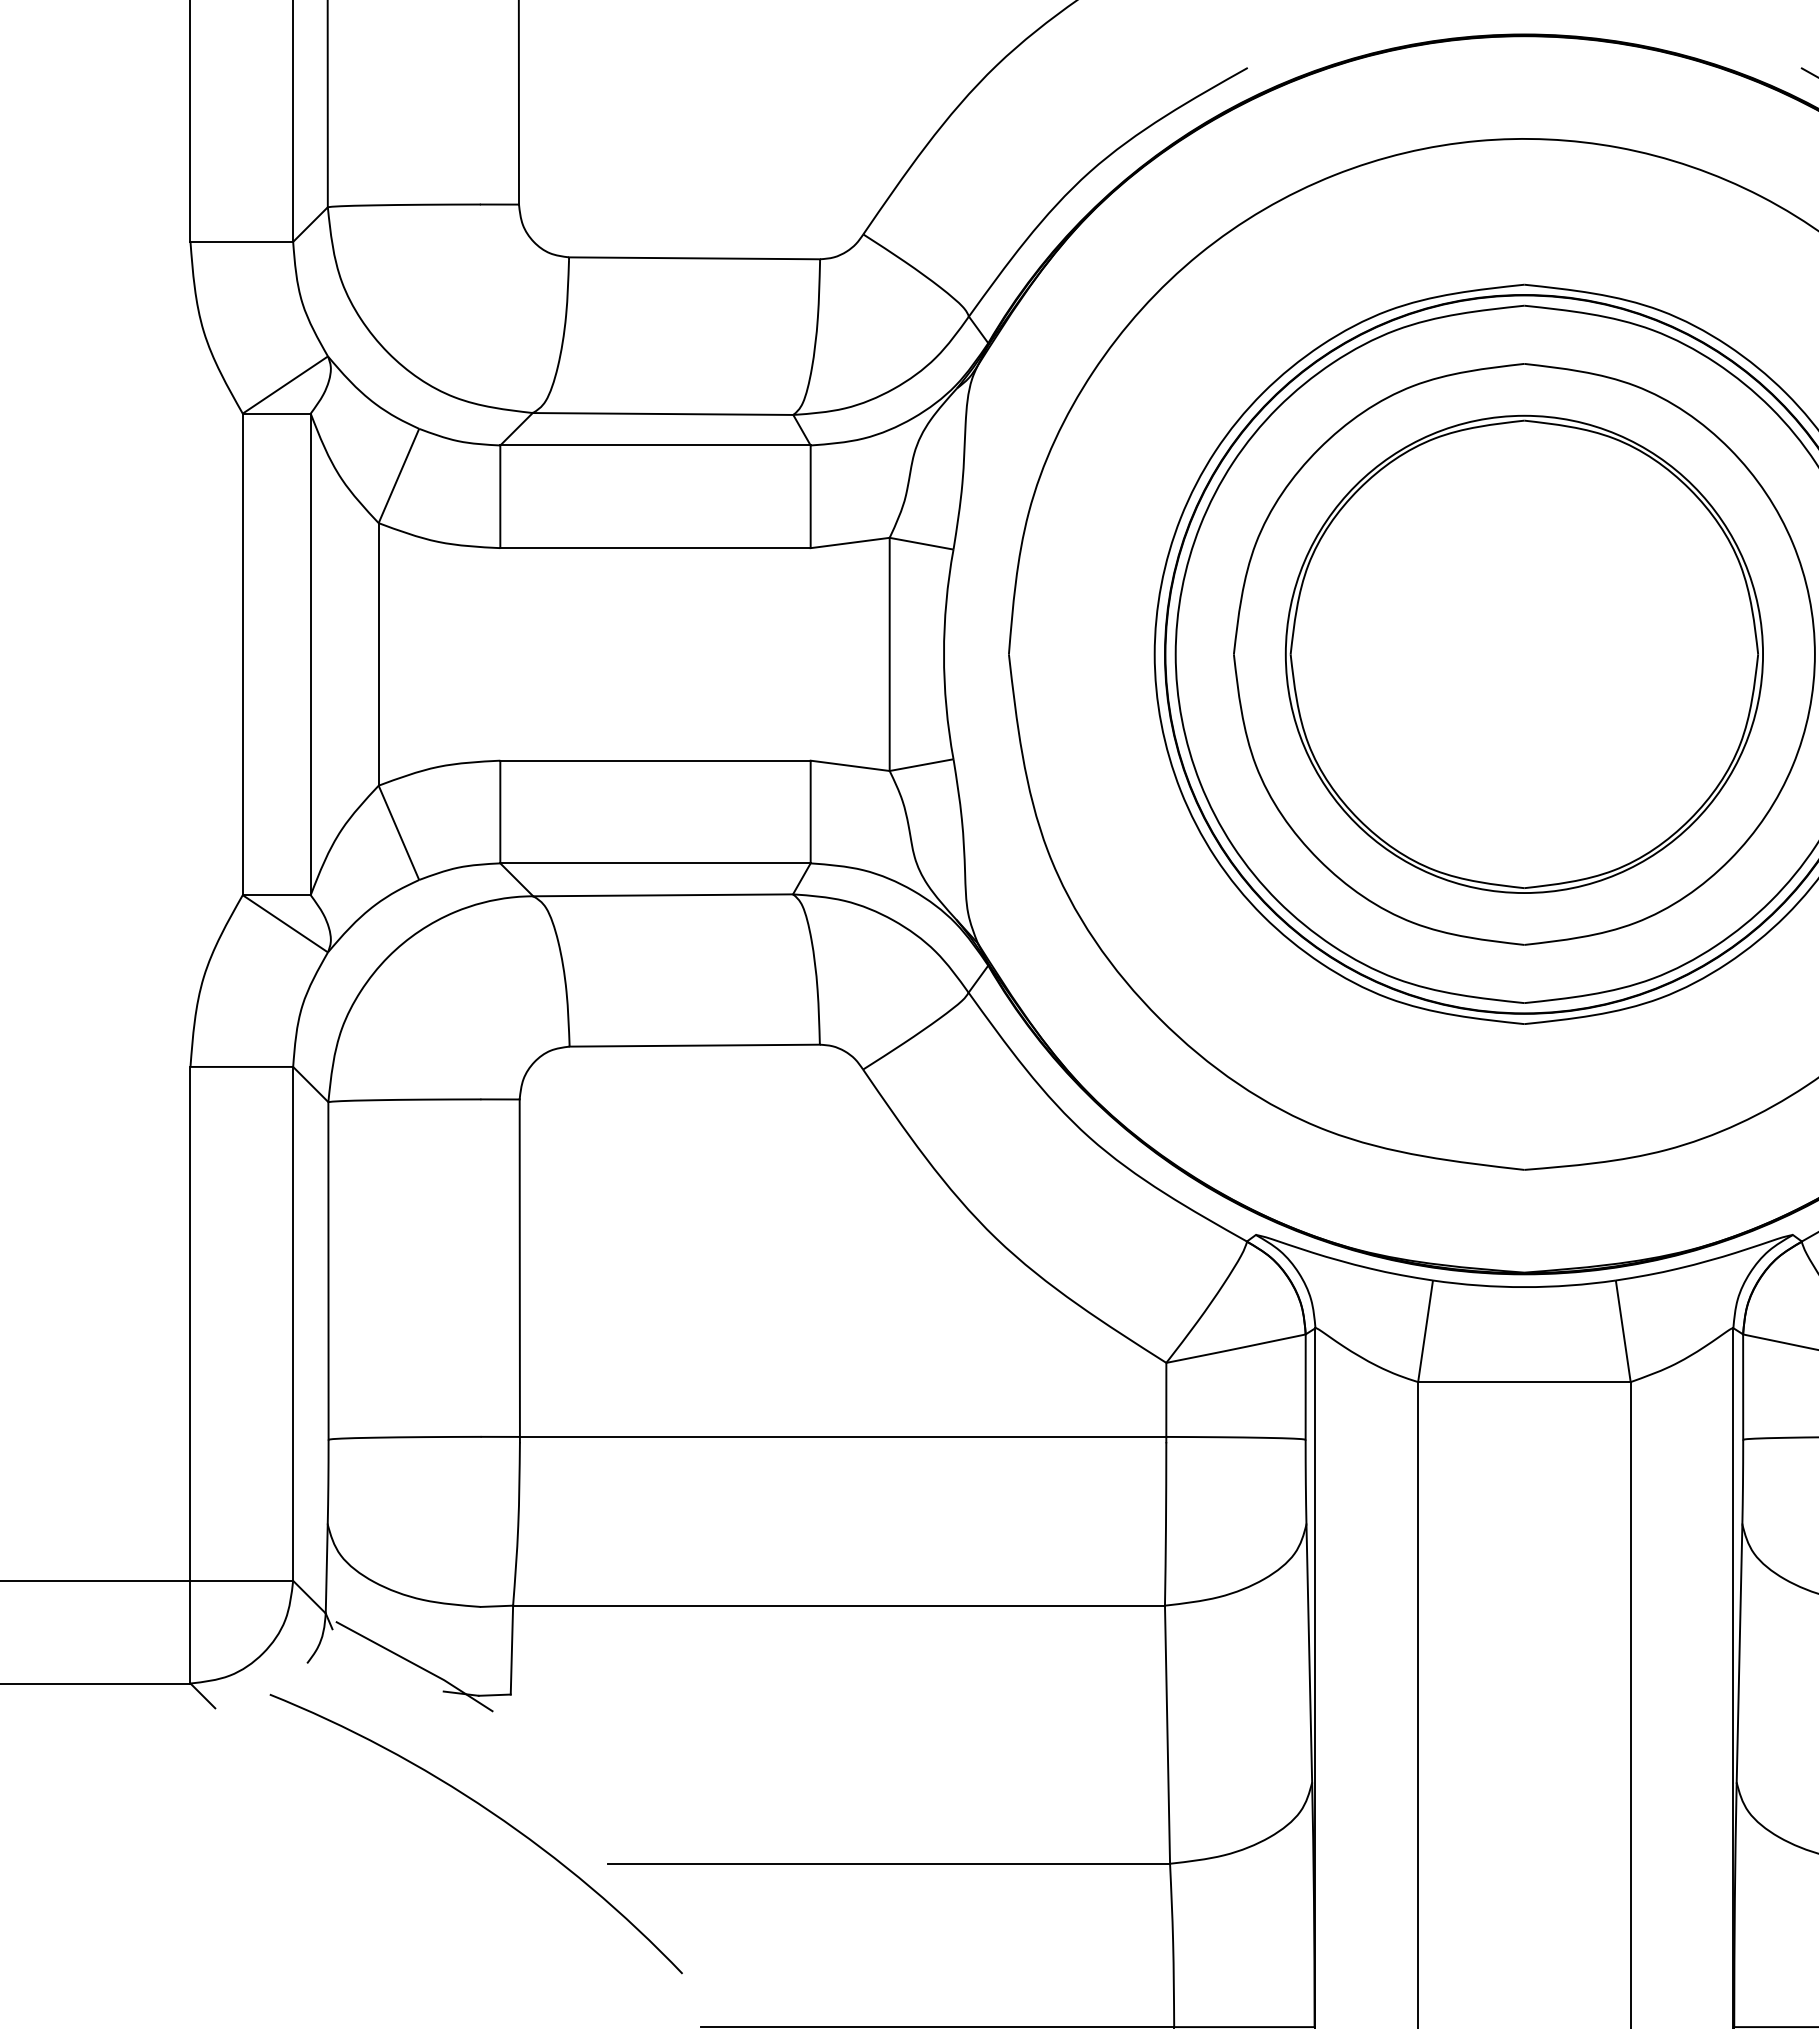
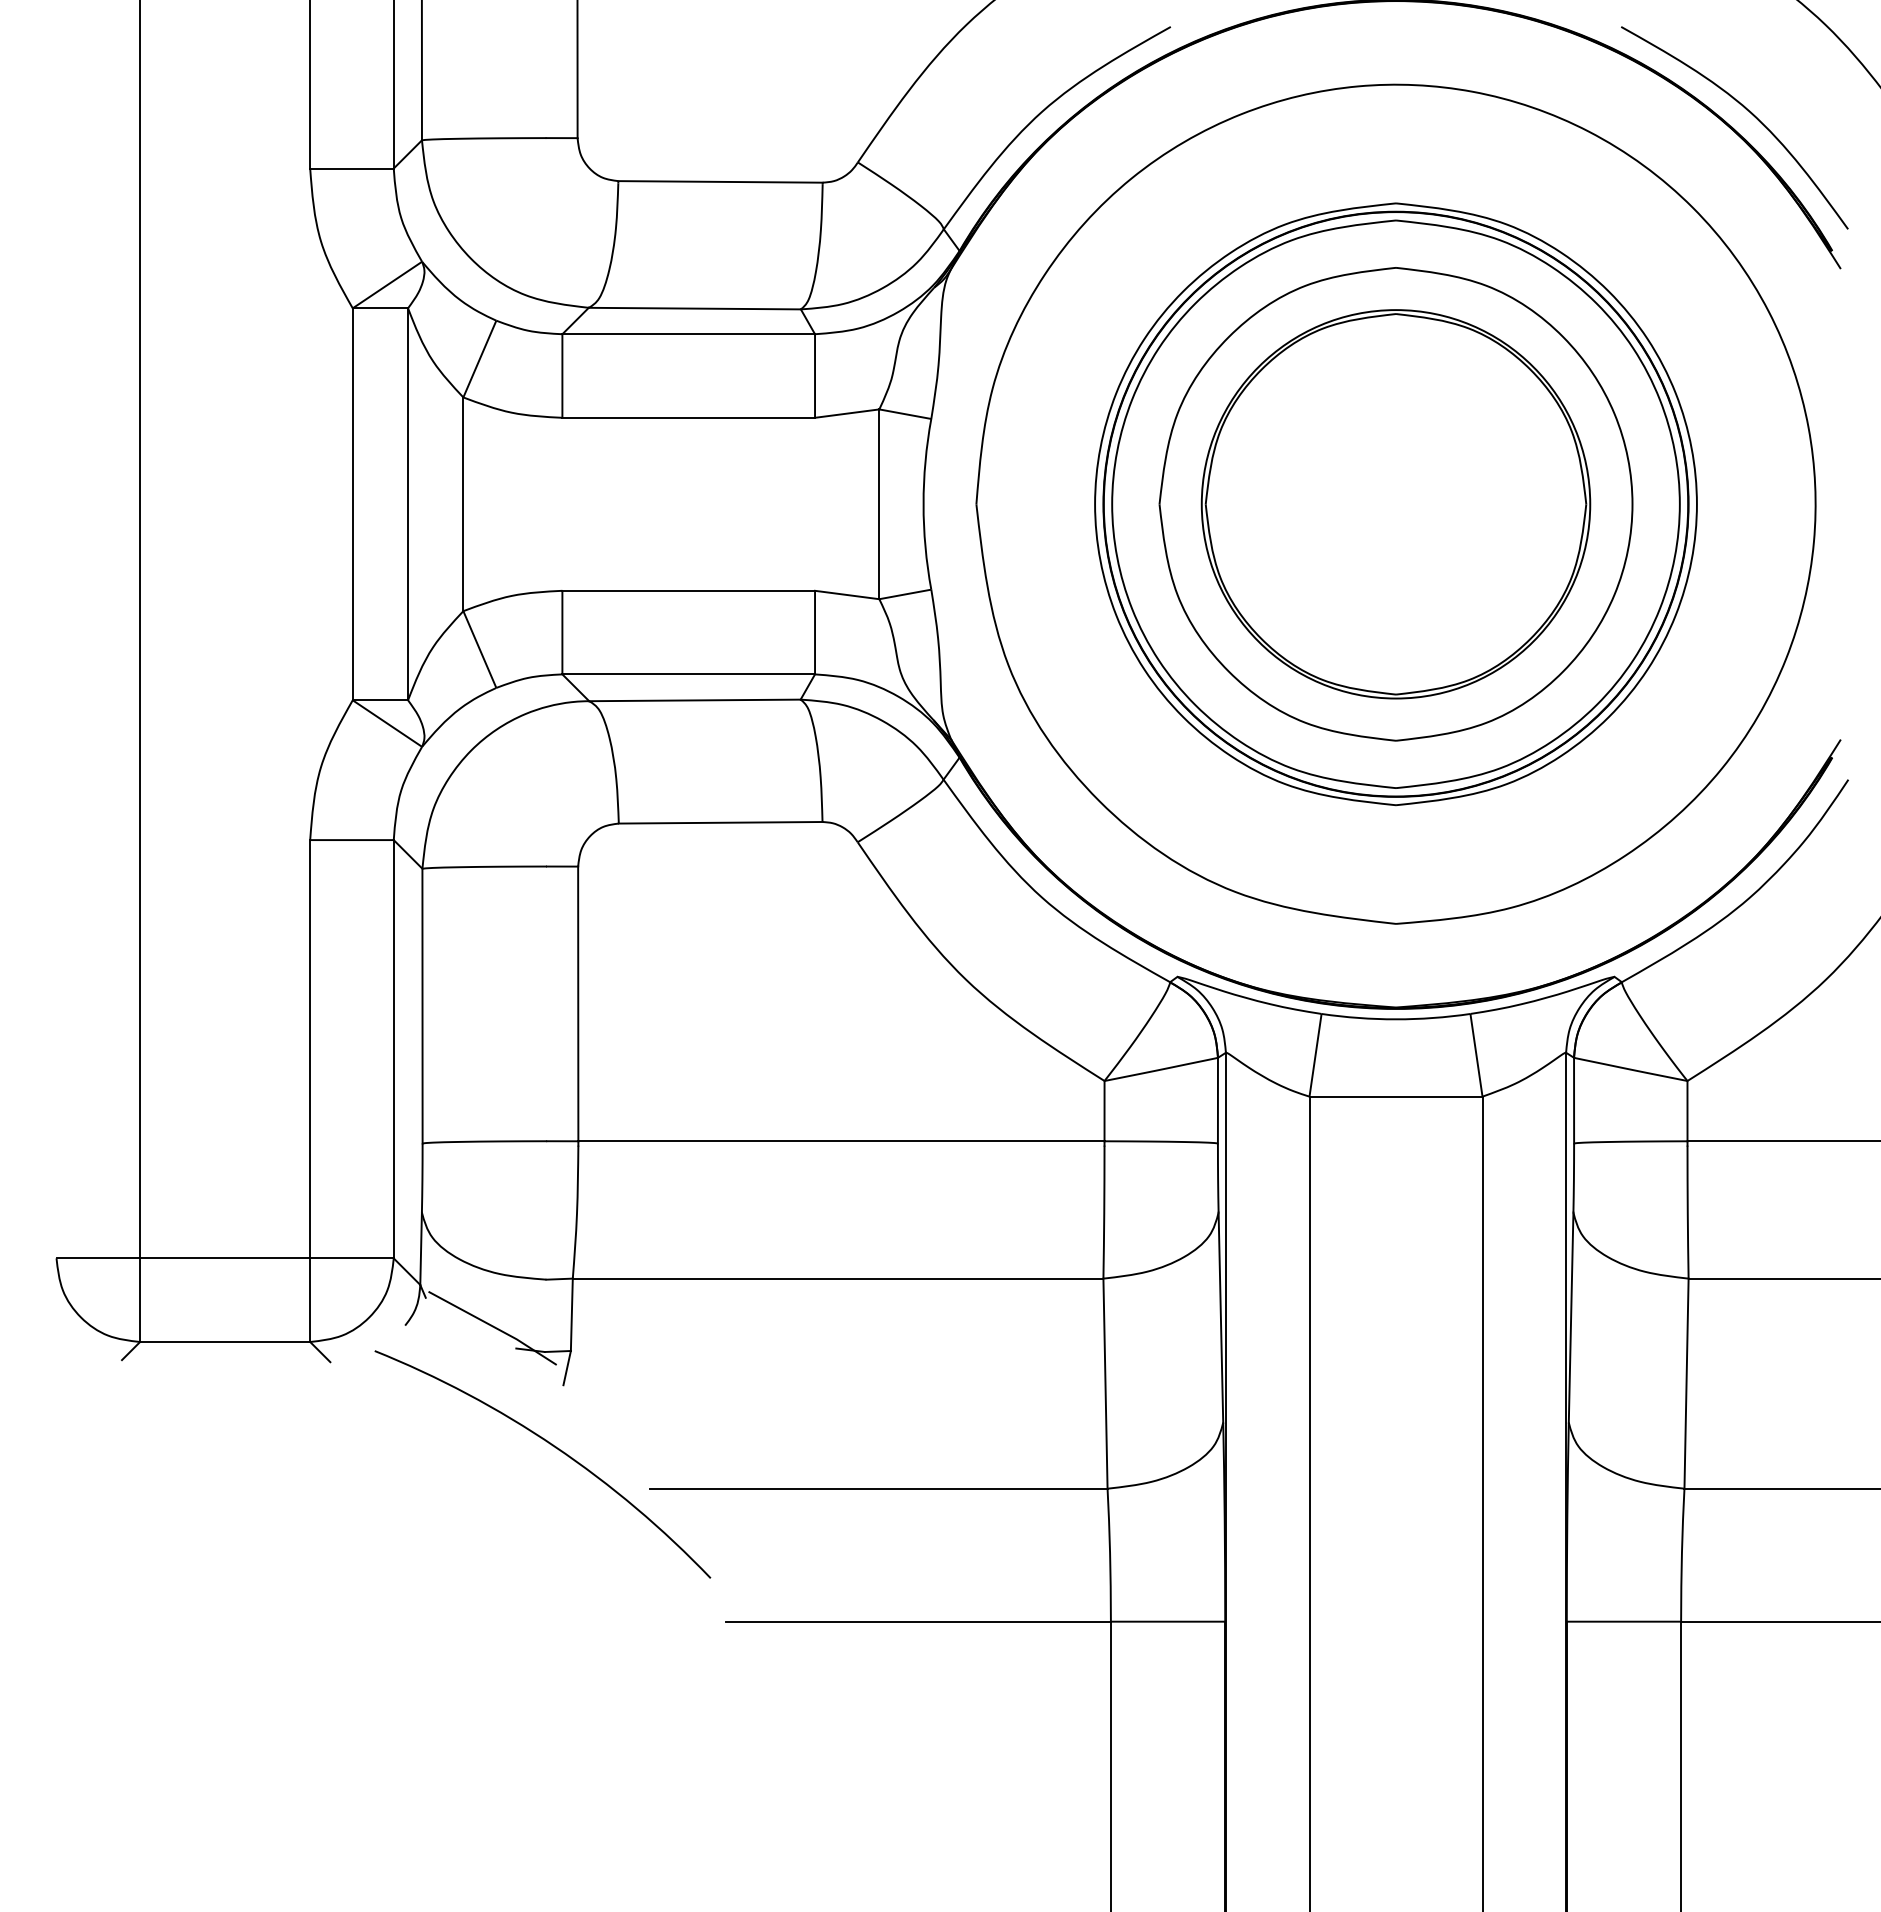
line: (505, 1714) -> (566, 1367), added

